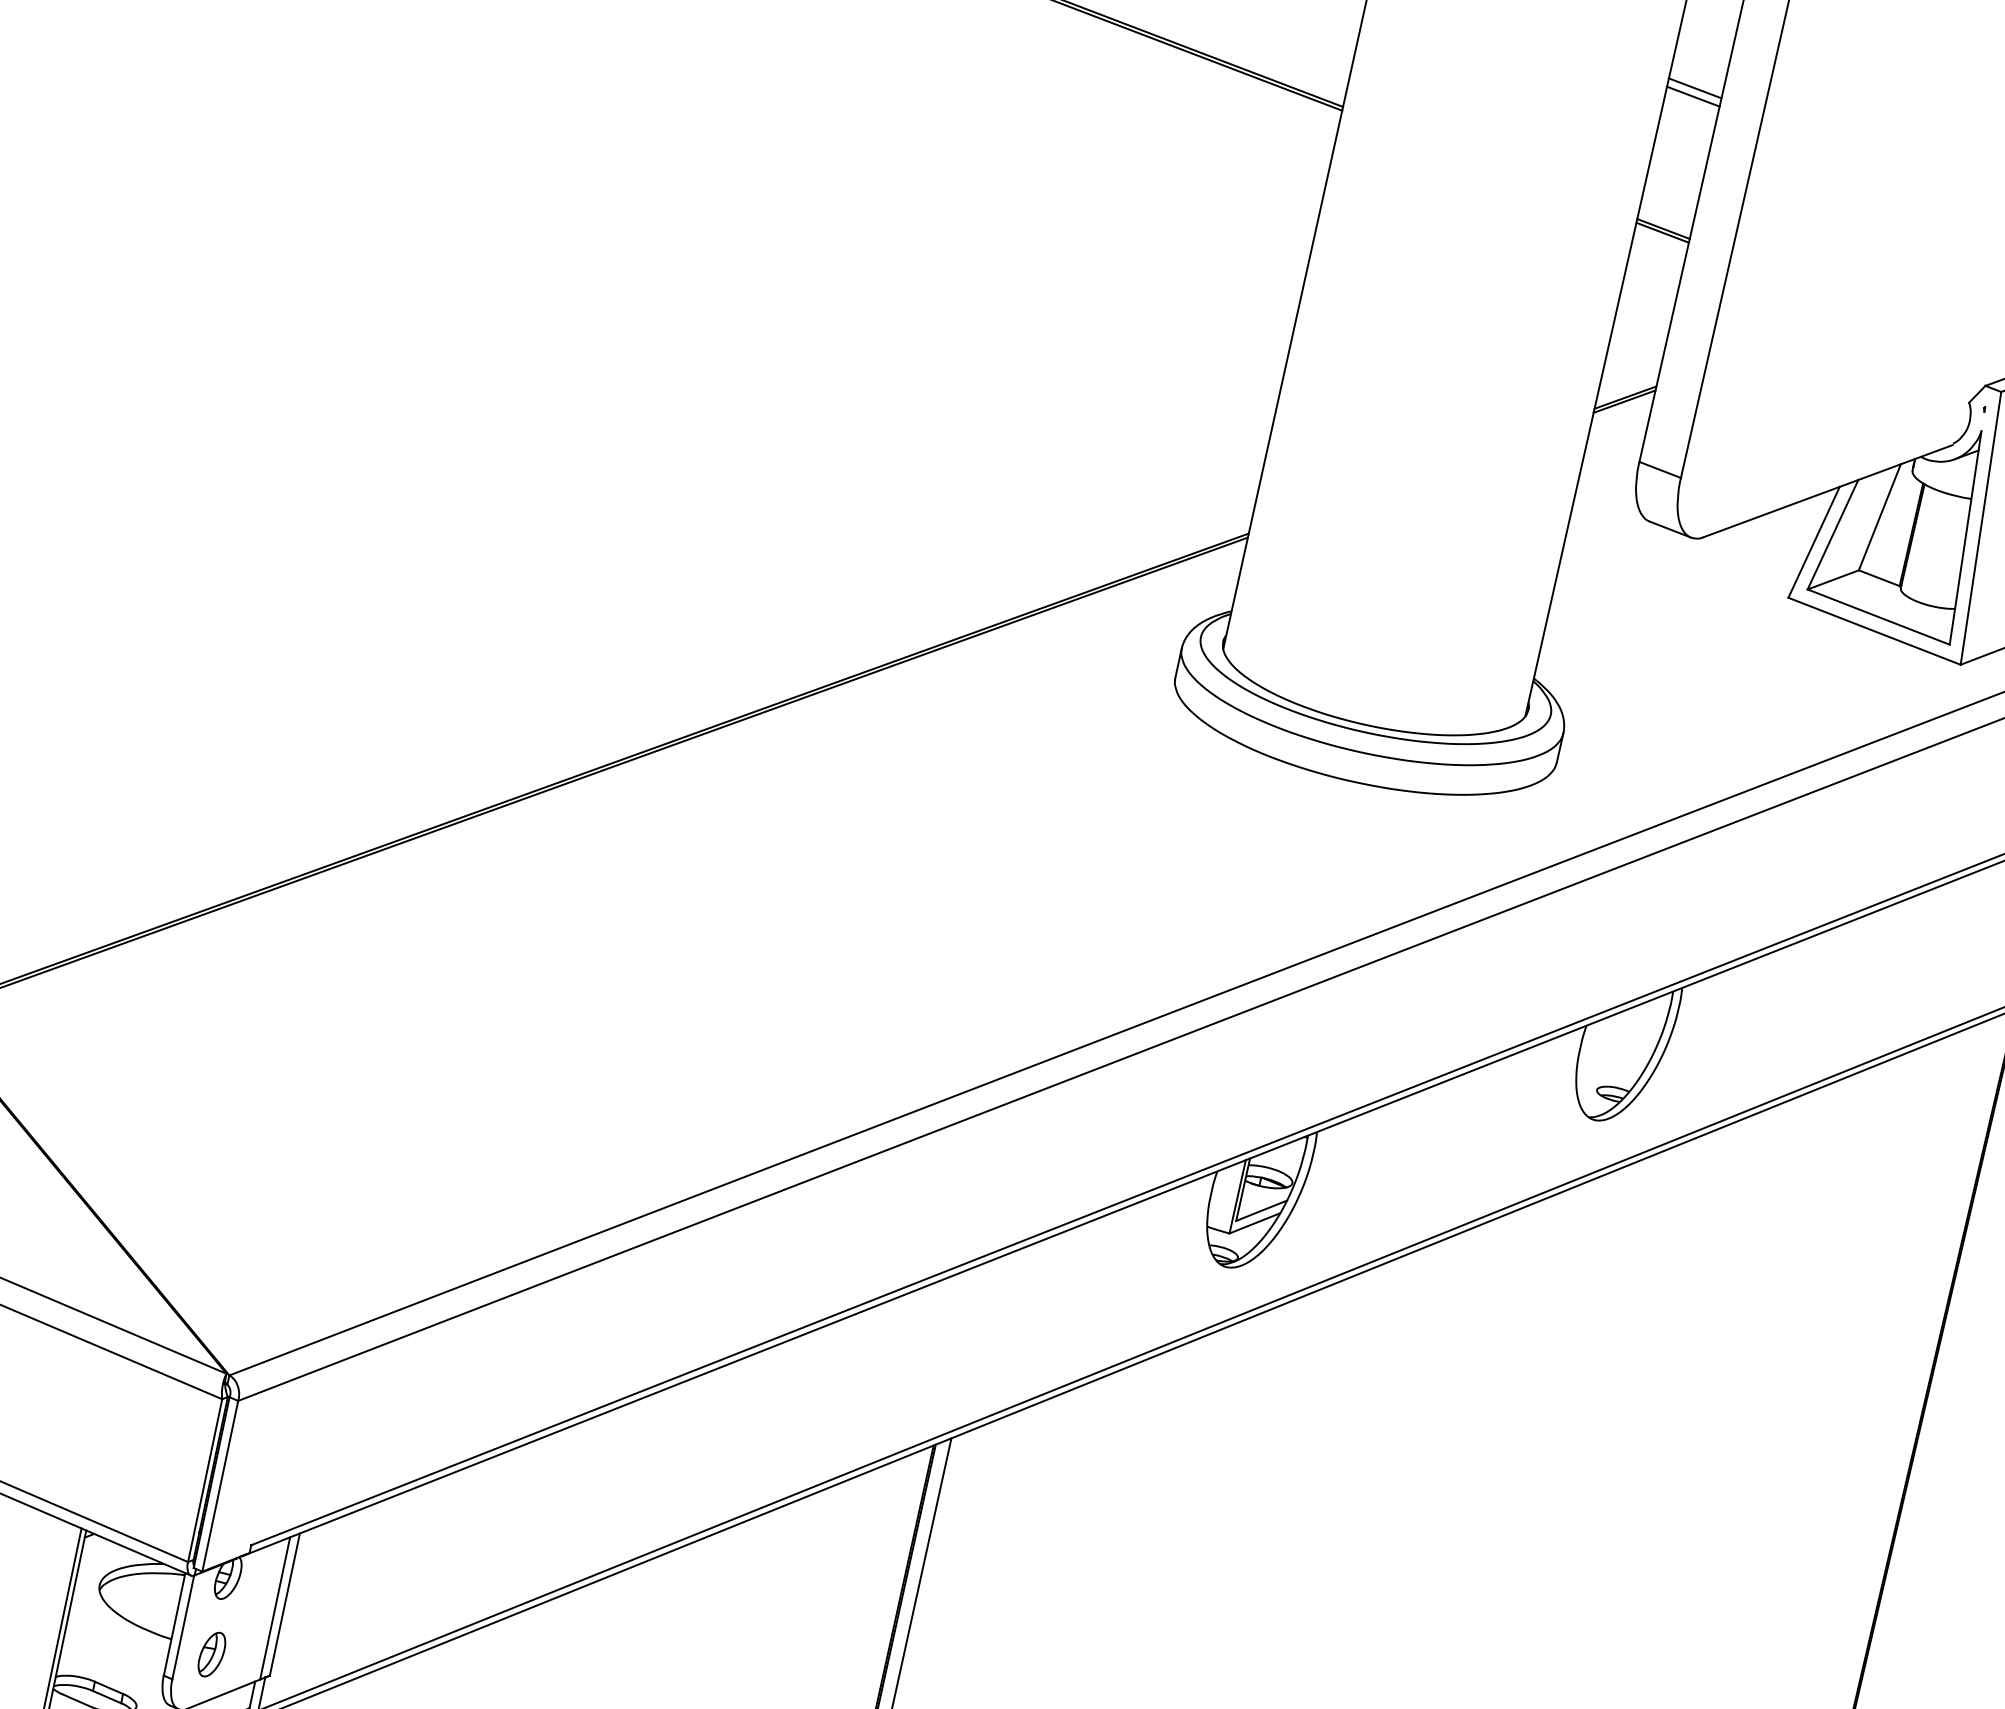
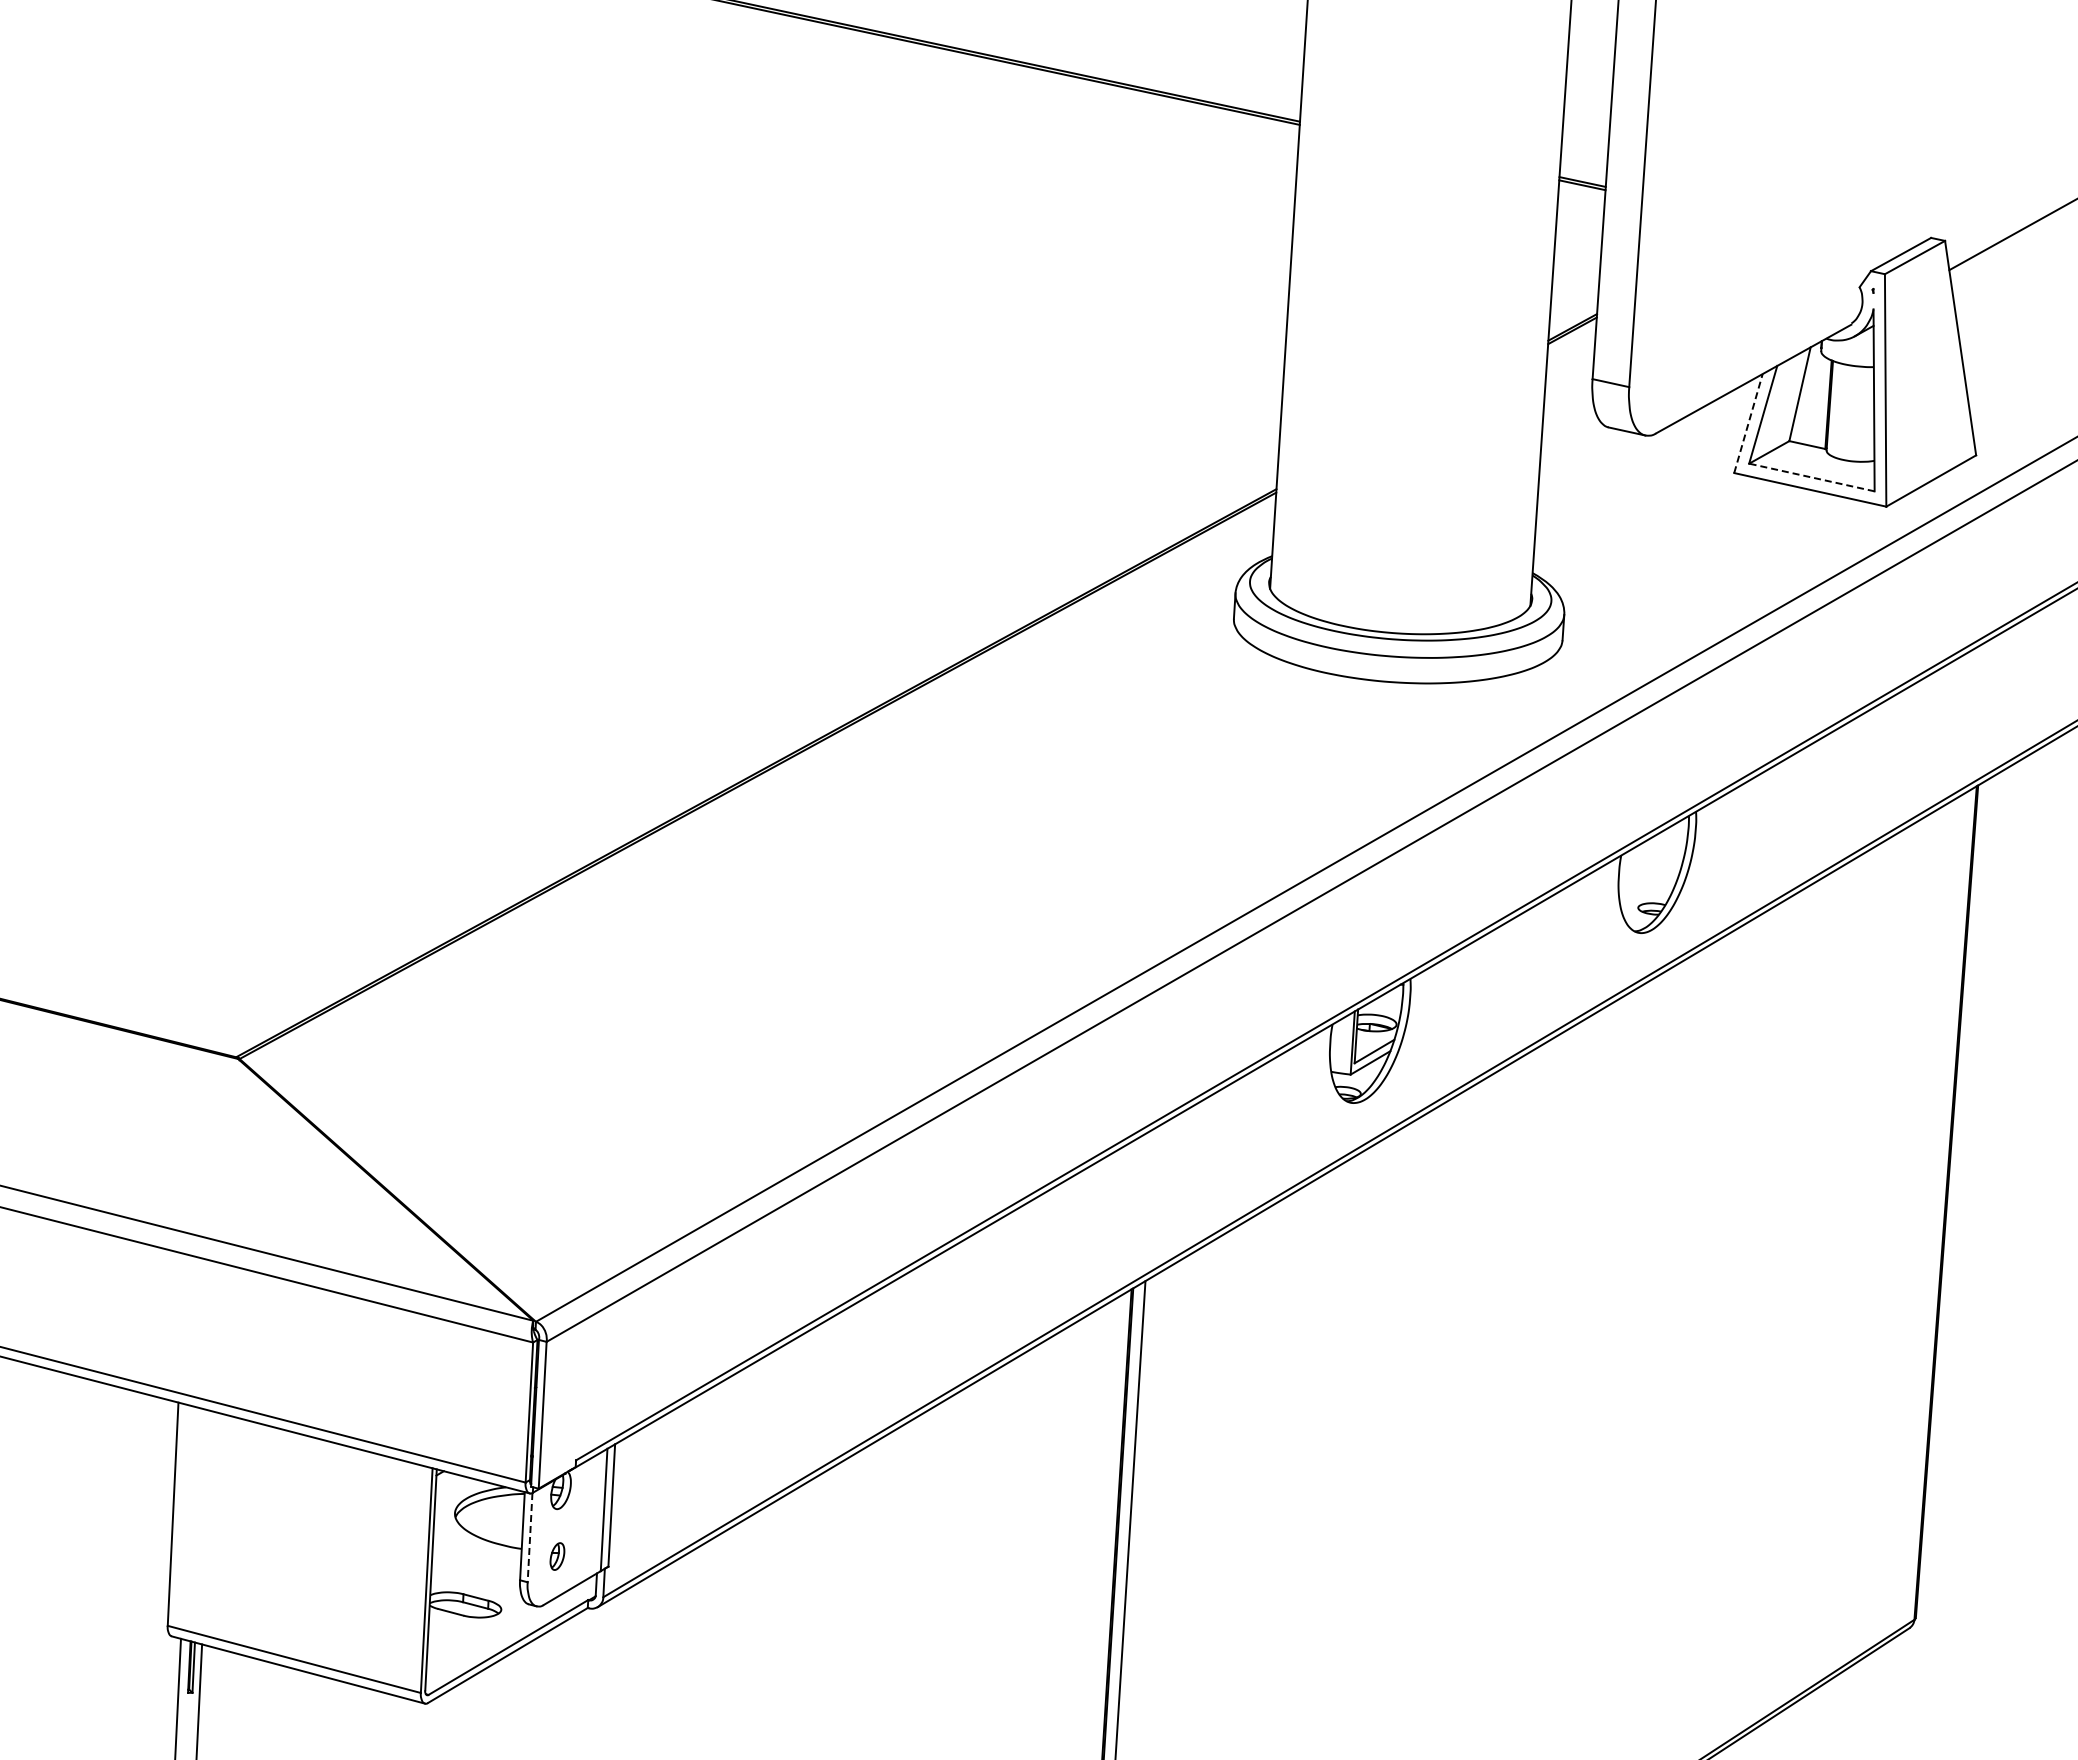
line: (1694, 87) -> (1590, 60), removed
line: (1693, 96) -> (1590, 67), removed
line: (1814, 542) -> (1748, 423), solid -> dashed
line: (1878, 616) -> (1811, 477), solid -> dashed
line: (183, 1627) -> (530, 1537), solid -> dashed
part: (212, 1654) -> (557, 1556), size x0.7

